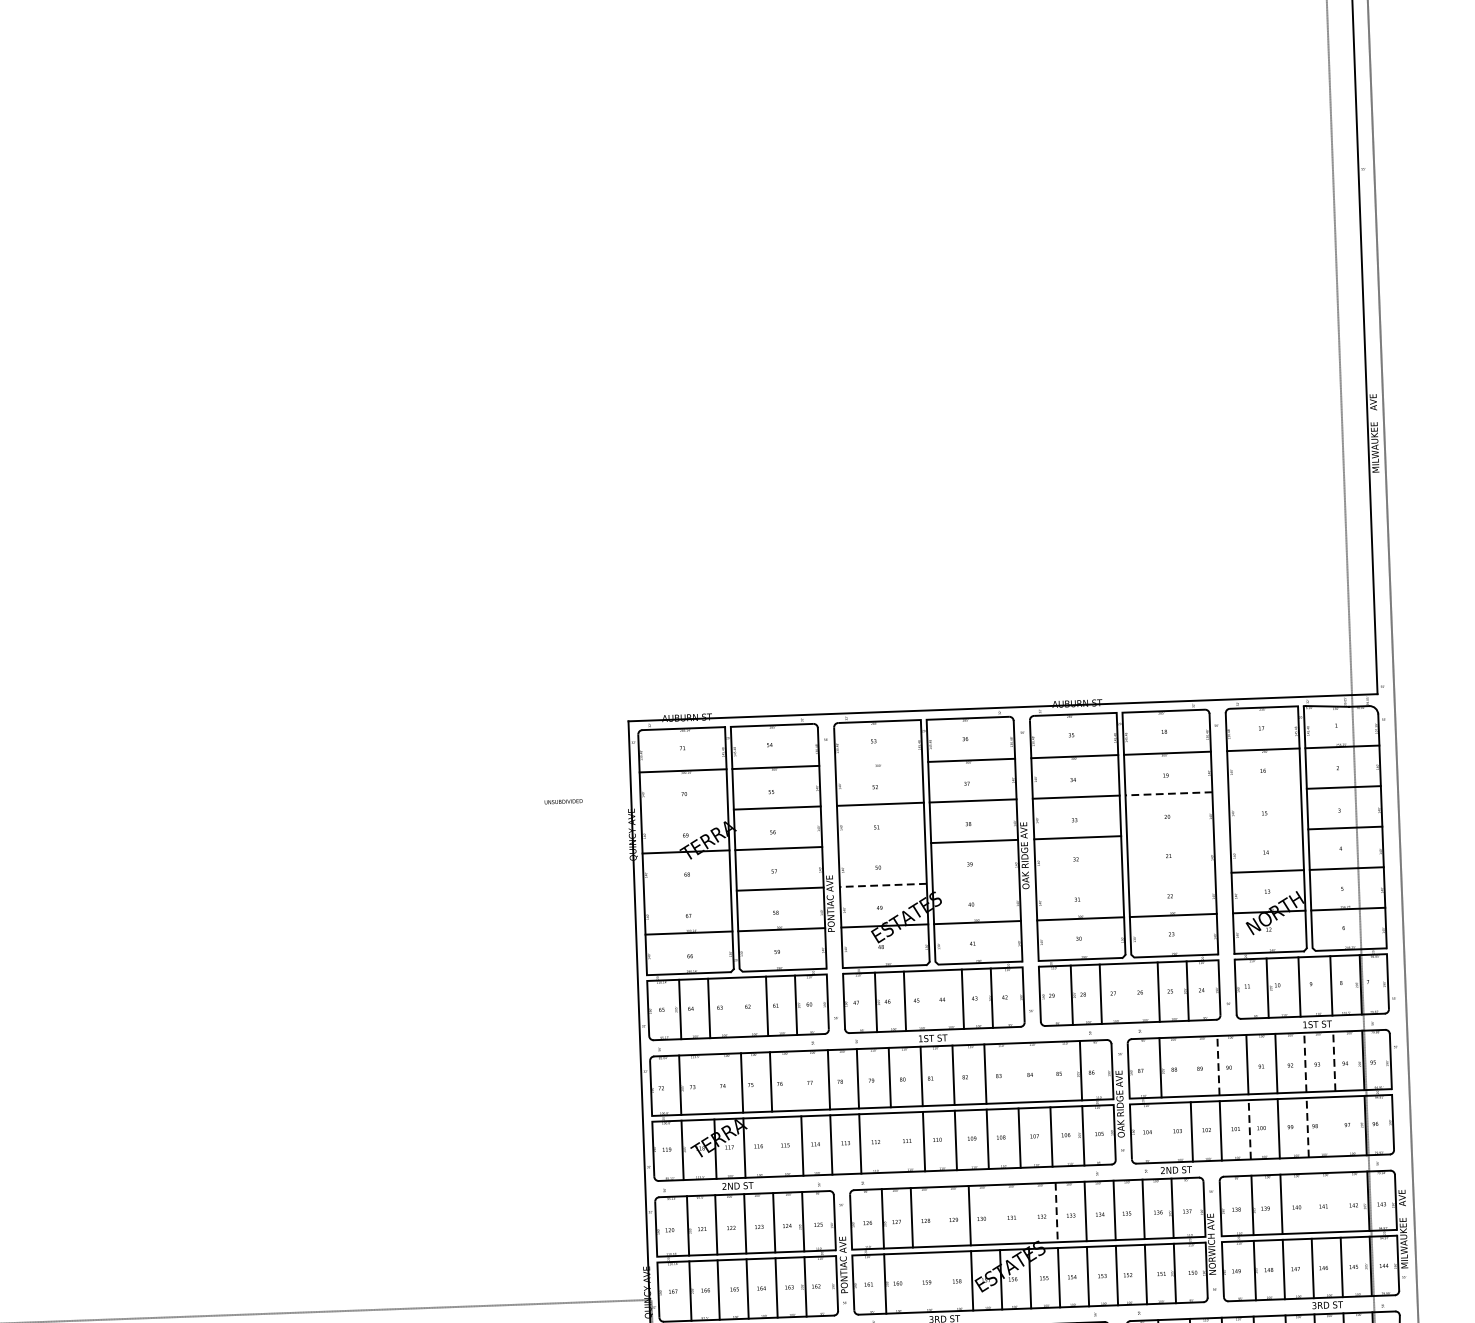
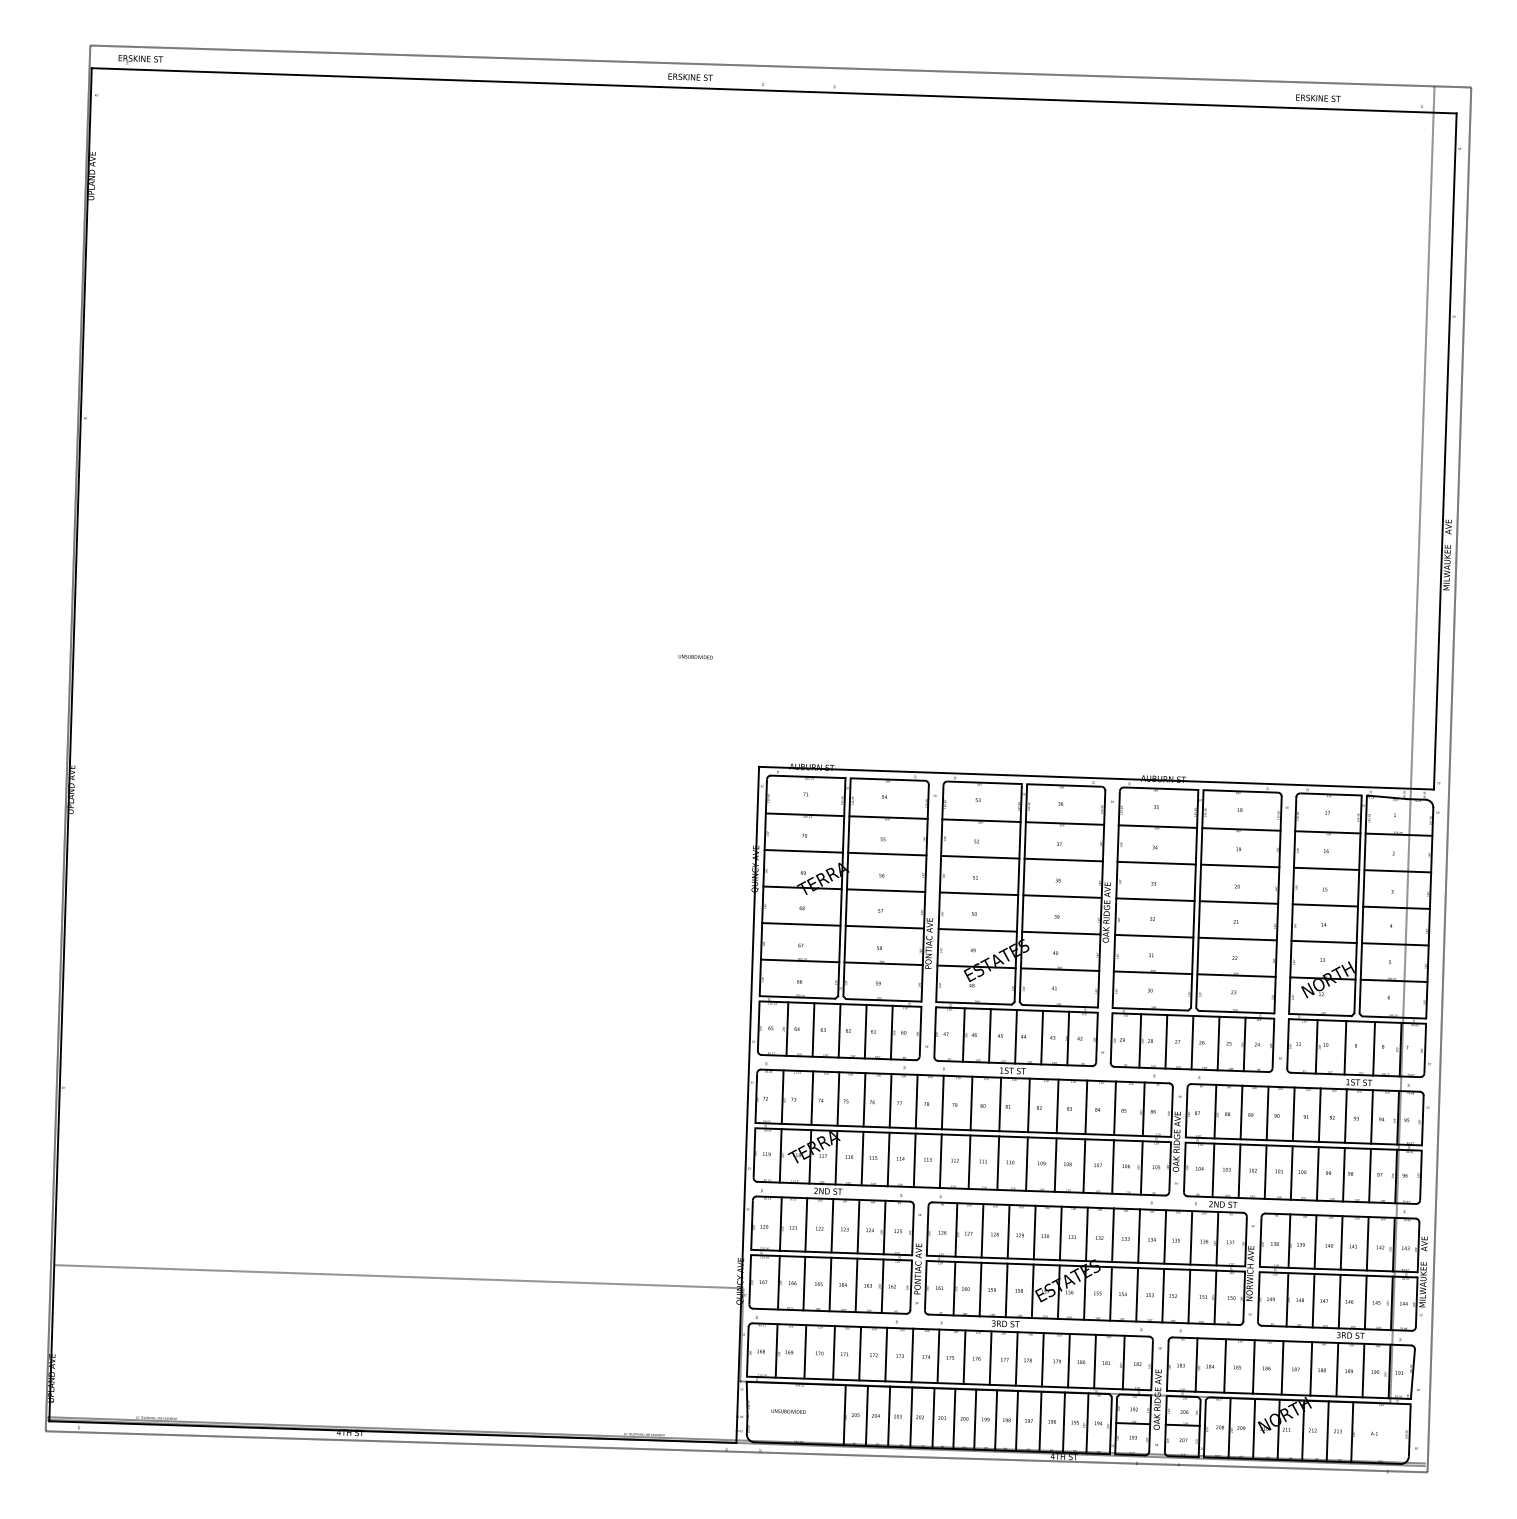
line: (878, 763) -> (981, 820), added
line: (1264, 789) -> (1326, 868), added
line: (1168, 793) -> (1239, 865), dashed -> solid
text: (563, 801) -> (695, 656), moved
line: (684, 811) -> (803, 851), added
line: (1265, 831) -> (1324, 905), added
line: (1169, 834) -> (1238, 902), added
line: (881, 844) -> (978, 893), added
line: (1171, 874) -> (1237, 938), added
line: (1079, 877) -> (1154, 935), added
line: (976, 881) -> (1061, 932), added
line: (883, 885) -> (977, 930), dashed -> solid
line: (687, 892) -> (801, 924), added
line: (1129, 992) -> (1192, 1042), added
line: (933, 1000) -> (1015, 1036), added
line: (737, 1007) -> (839, 1030), added
line: (1334, 1060) -> (1372, 1116), dashed -> solid
line: (1304, 1063) -> (1345, 1116), dashed -> solid
line: (1218, 1065) -> (1267, 1113), dashed -> solid
line: (1189, 1066) -> (1241, 1112), added
line: (1048, 1072) -> (1114, 1108), added
line: (1017, 1073) -> (1086, 1107), added
line: (799, 1080) -> (890, 1100), added
line: (713, 1083) -> (812, 1097), added
line: (1336, 1126) -> (1369, 1175), added
line: (1307, 1127) -> (1343, 1174), dashed -> solid
line: (1249, 1130) -> (1291, 1173), dashed -> solid
line: (1162, 1133) -> (1213, 1170), added
line: (892, 1142) -> (969, 1161), added
line: (773, 1146) -> (862, 1158), added
line: (1339, 1201) -> (1367, 1243), added
line: (1310, 1202) -> (1341, 1242), added
line: (1057, 1212) -> (1113, 1235), dashed -> solid
line: (1027, 1213) -> (1086, 1234), added
line: (998, 1214) -> (1060, 1233), added
line: (940, 1216) -> (1008, 1231), added
line: (943, 1281) -> (1006, 1290), added
line: (914, 1282) -> (980, 1289), added

